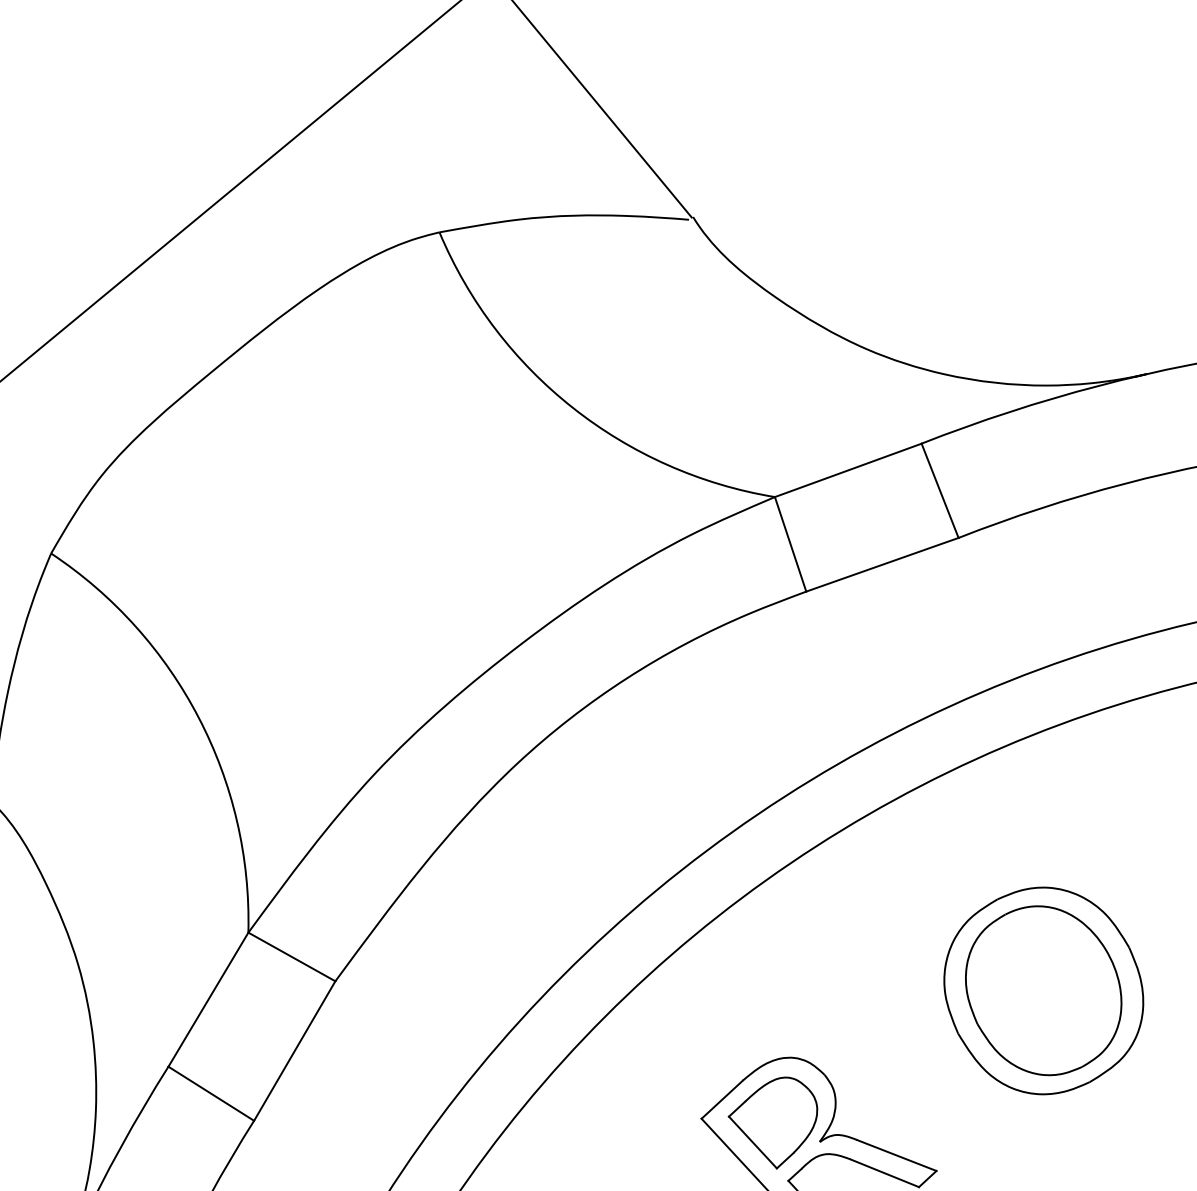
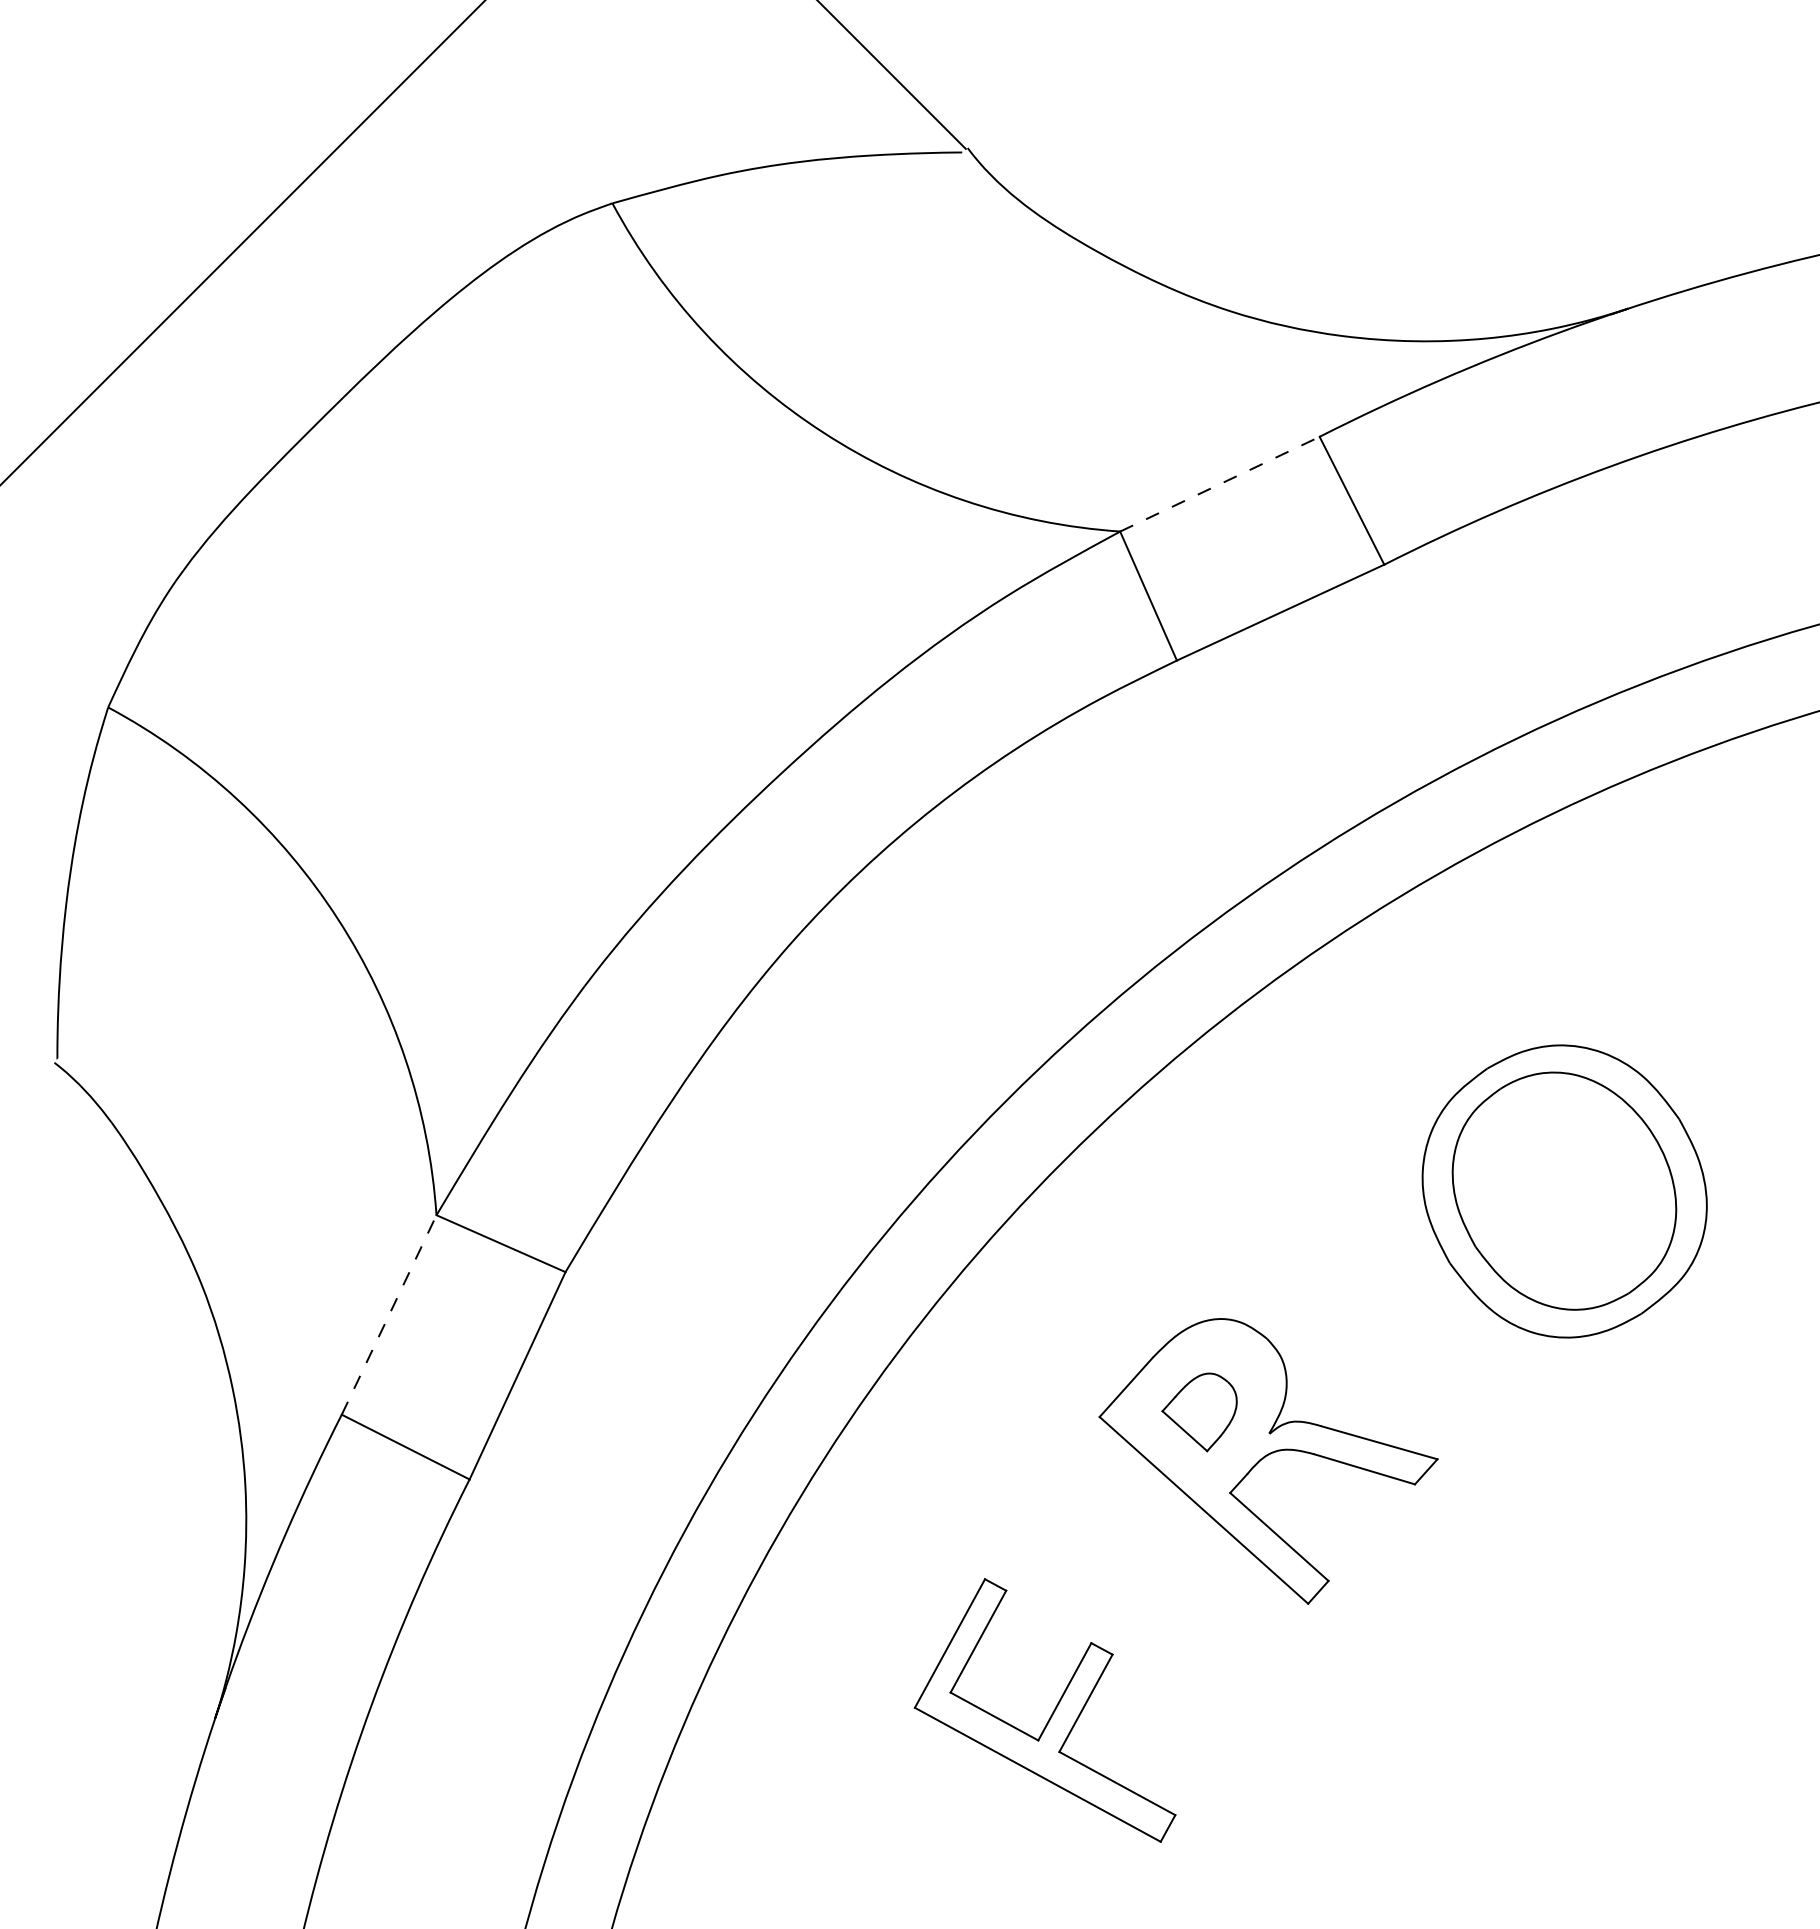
line: (848, 470) -> (1220, 484), solid -> dashed
line: (208, 999) -> (389, 1314), solid -> dashed
part: (772, 1122) -> (1199, 1412), size x0.6

